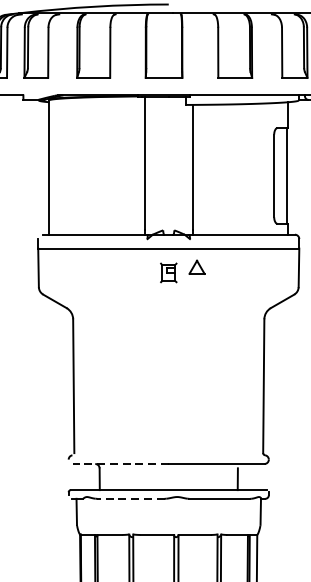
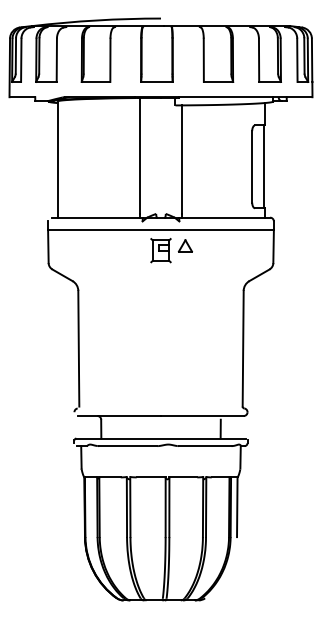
part: (168, 272) -> (160, 250), size x1.43
line: (120, 464) -> (119, 416), dashed -> solid
line: (130, 499) -> (127, 446), dashed -> solid

